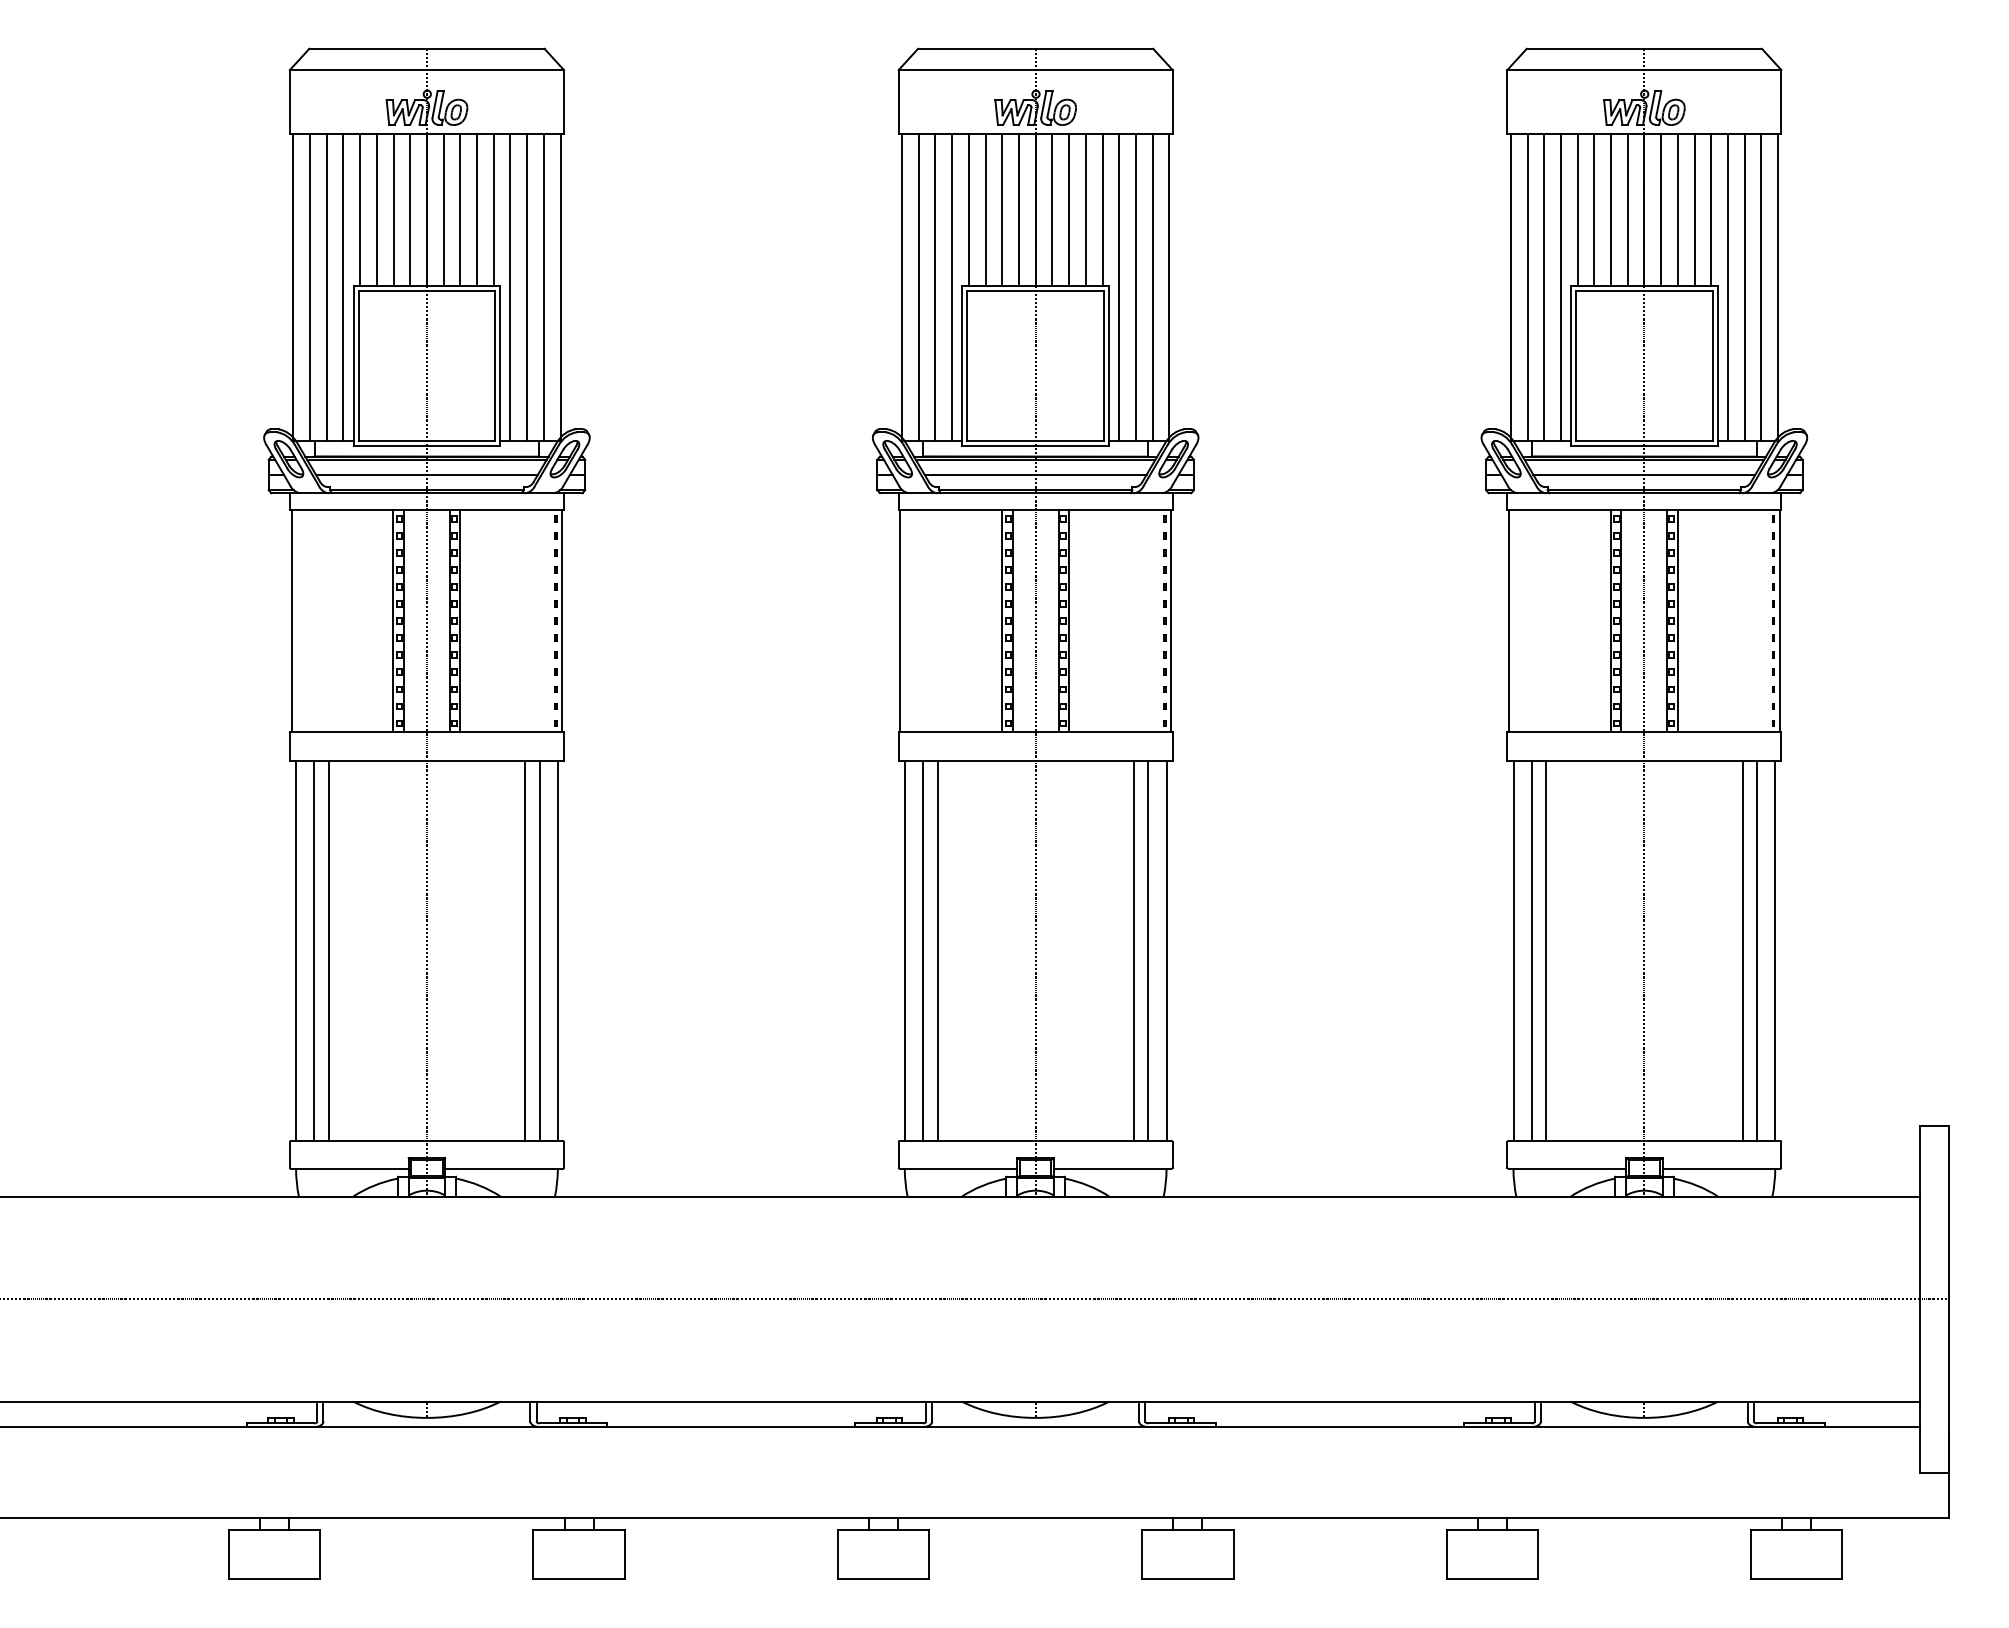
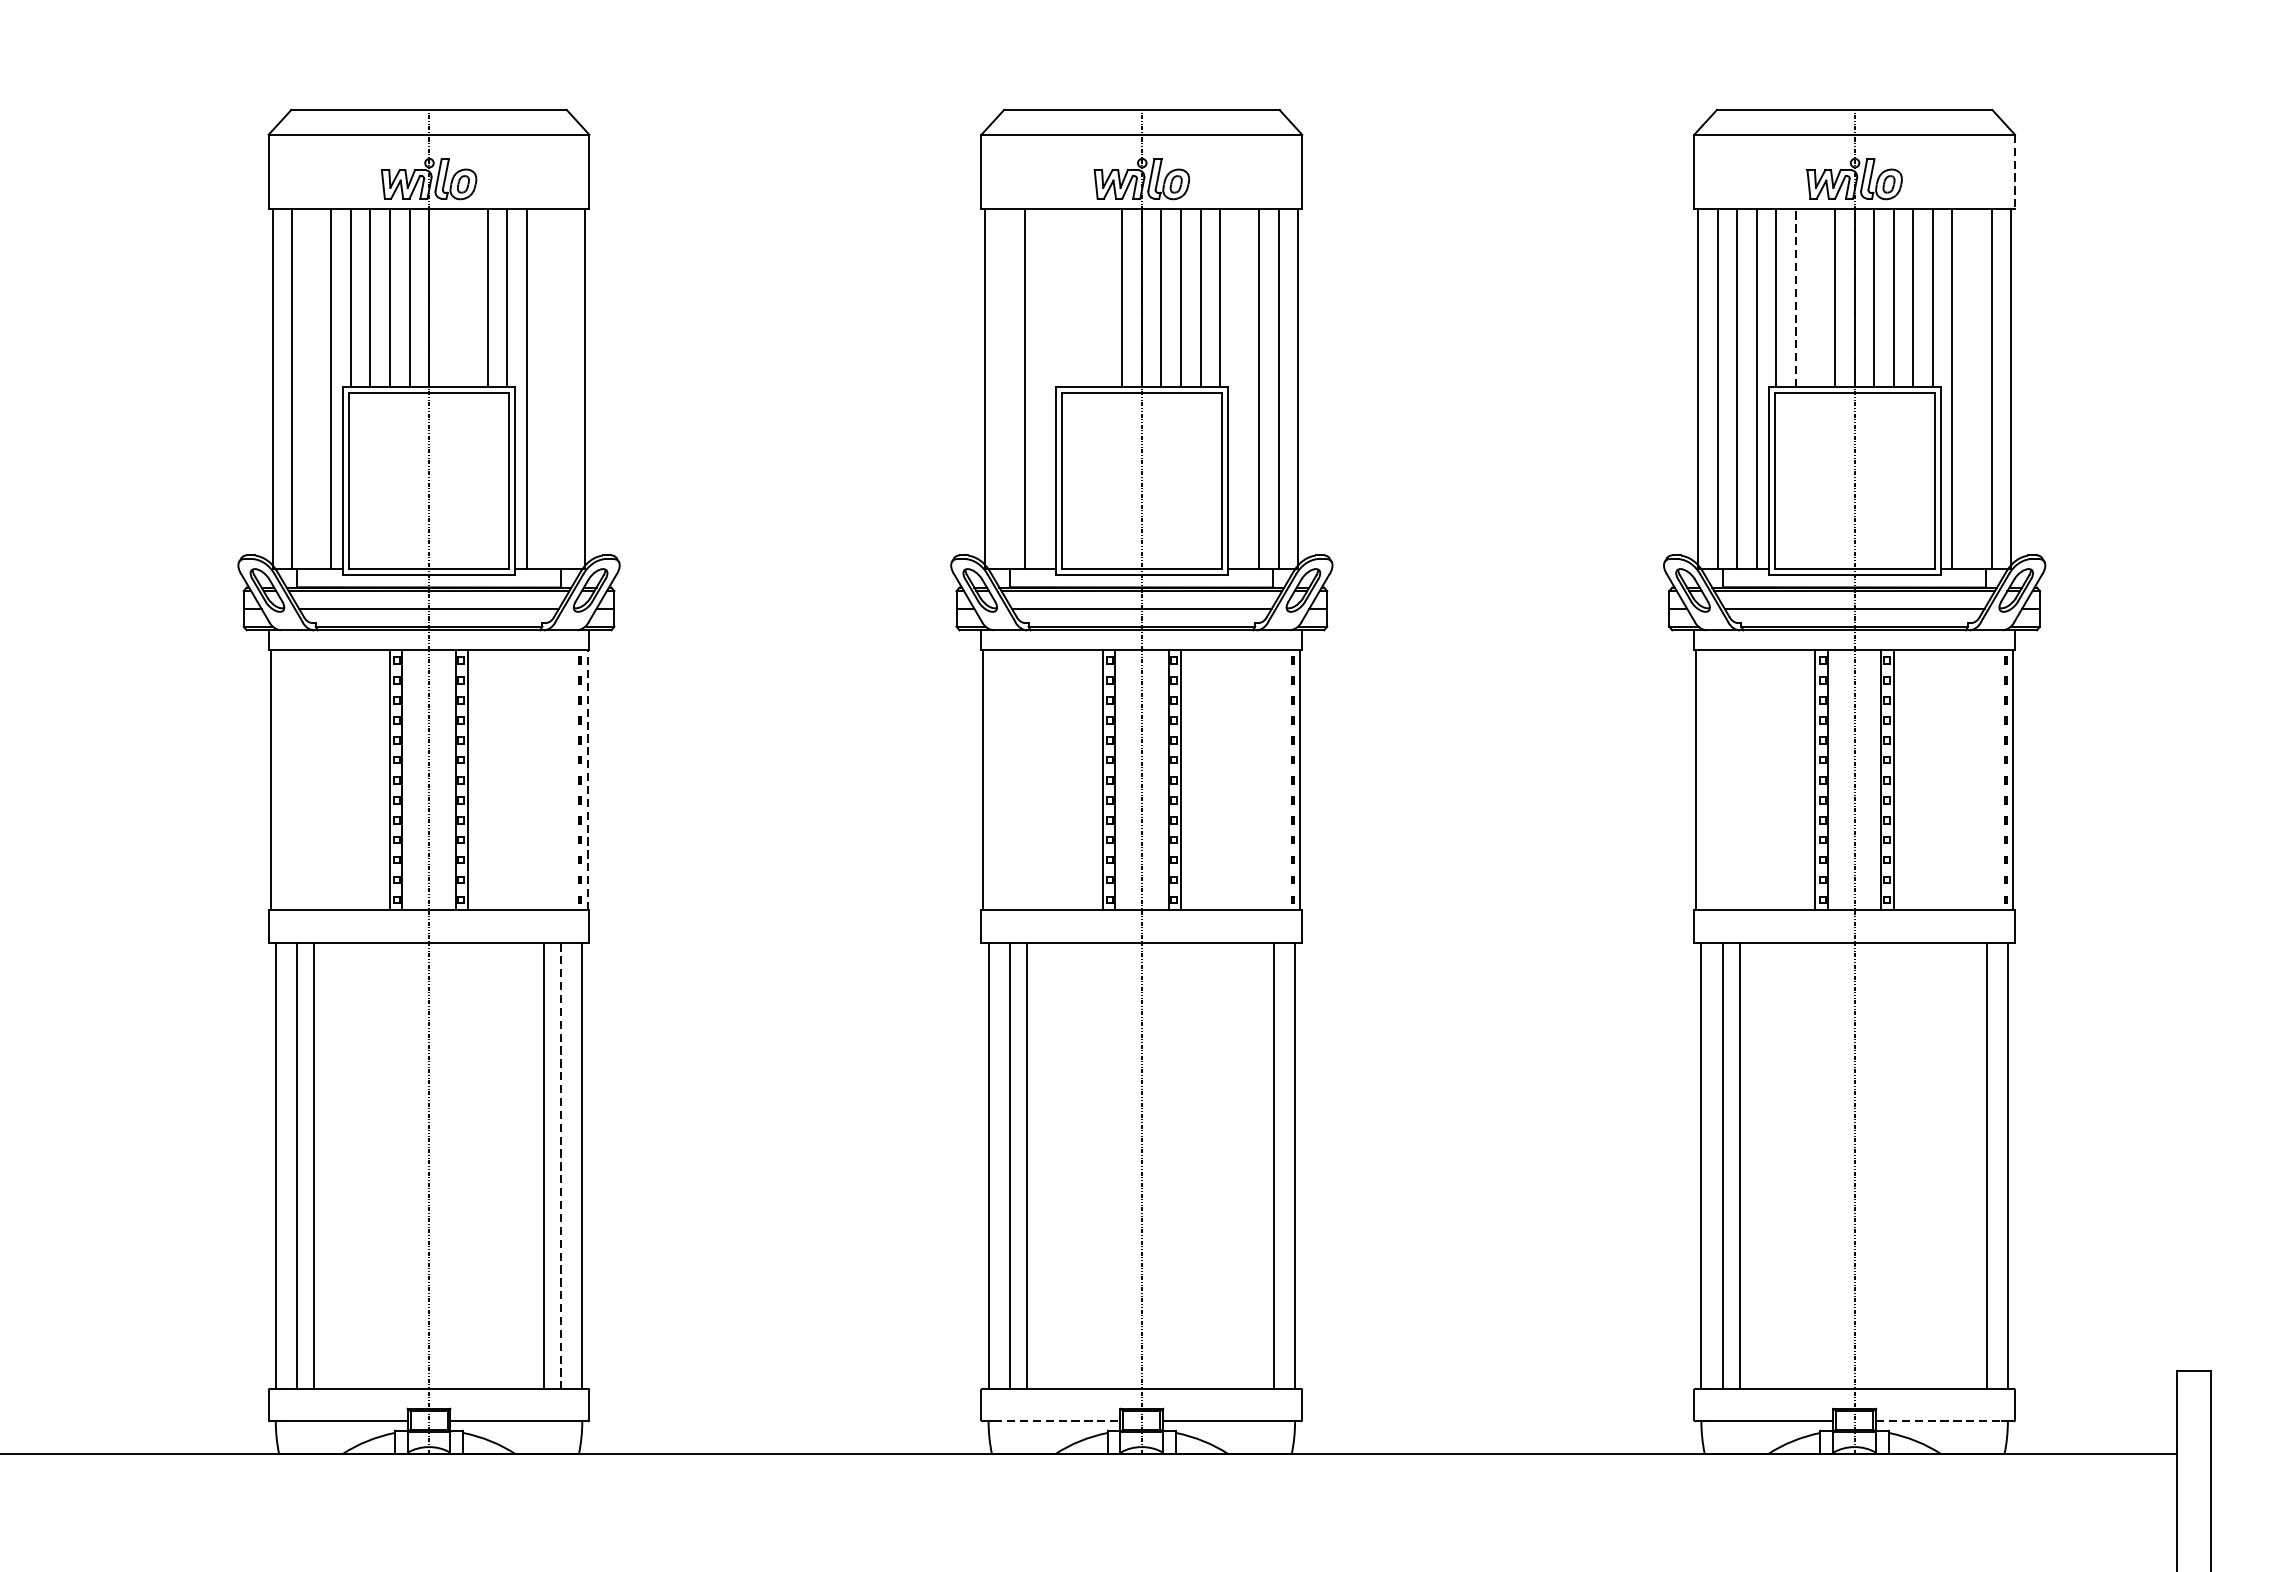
line: (1781, 101) -> (2015, 171), solid -> dashed
line: (443, 209) -> (448, 298), removed
line: (460, 209) -> (468, 298), removed
line: (968, 209) -> (1063, 298), removed
line: (985, 209) -> (1083, 298), removed
line: (1002, 209) -> (1103, 298), removed
line: (1594, 209) -> (1796, 298), solid -> dashed
line: (1611, 209) -> (1816, 298), removed
line: (326, 286) -> (311, 388), removed
line: (527, 286) -> (546, 388), removed
line: (543, 286) -> (565, 388), removed
line: (918, 286) -> (1004, 388), removed
line: (952, 286) -> (1044, 388), removed
line: (1119, 286) -> (1240, 388), removed
line: (1744, 286) -> (1971, 388), removed
line: (562, 621) -> (587, 780), solid -> dashed
line: (1133, 950) -> (1256, 1165), removed
line: (1742, 950) -> (1969, 1165), removed
line: (539, 951) -> (560, 1166), solid -> dashed
line: (963, 1168) -> (1057, 1421), solid -> dashed
line: (1716, 1168) -> (1939, 1421), solid -> dashed

